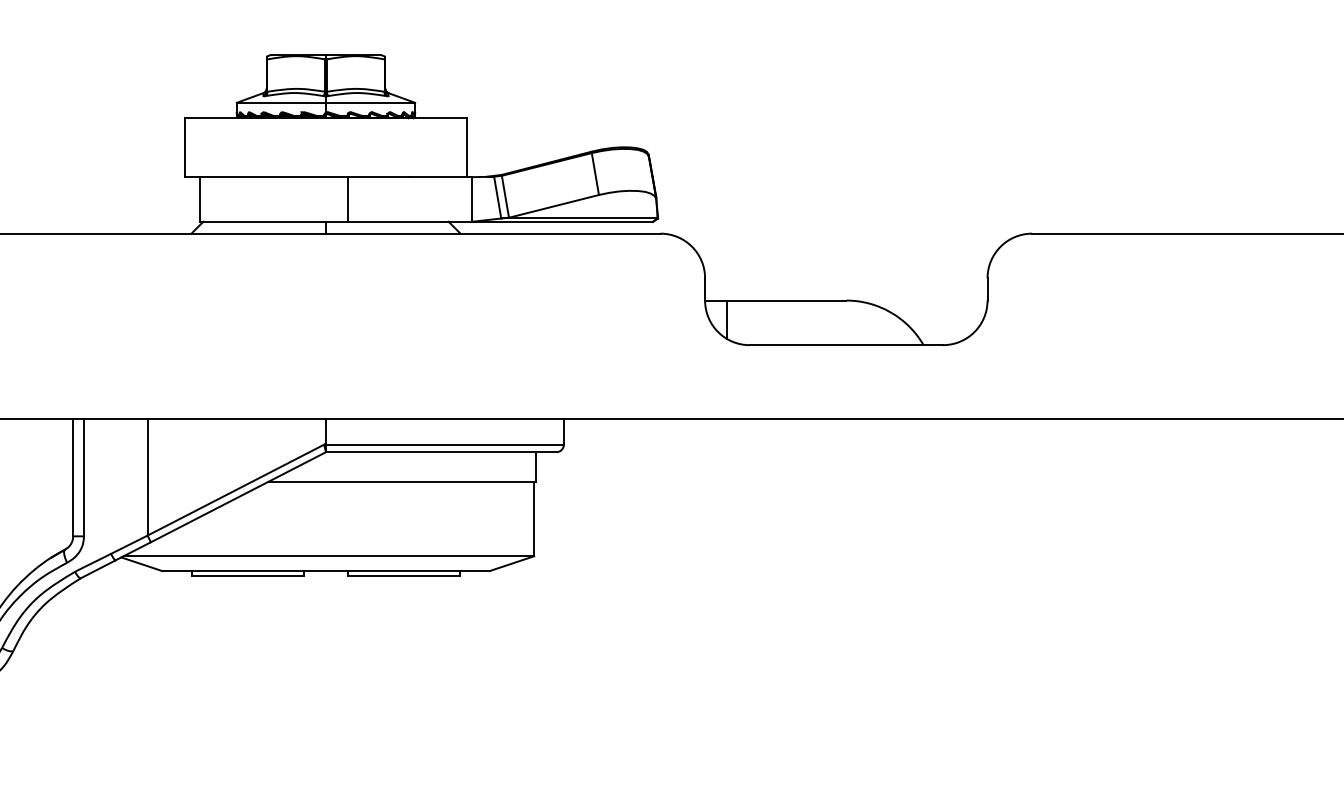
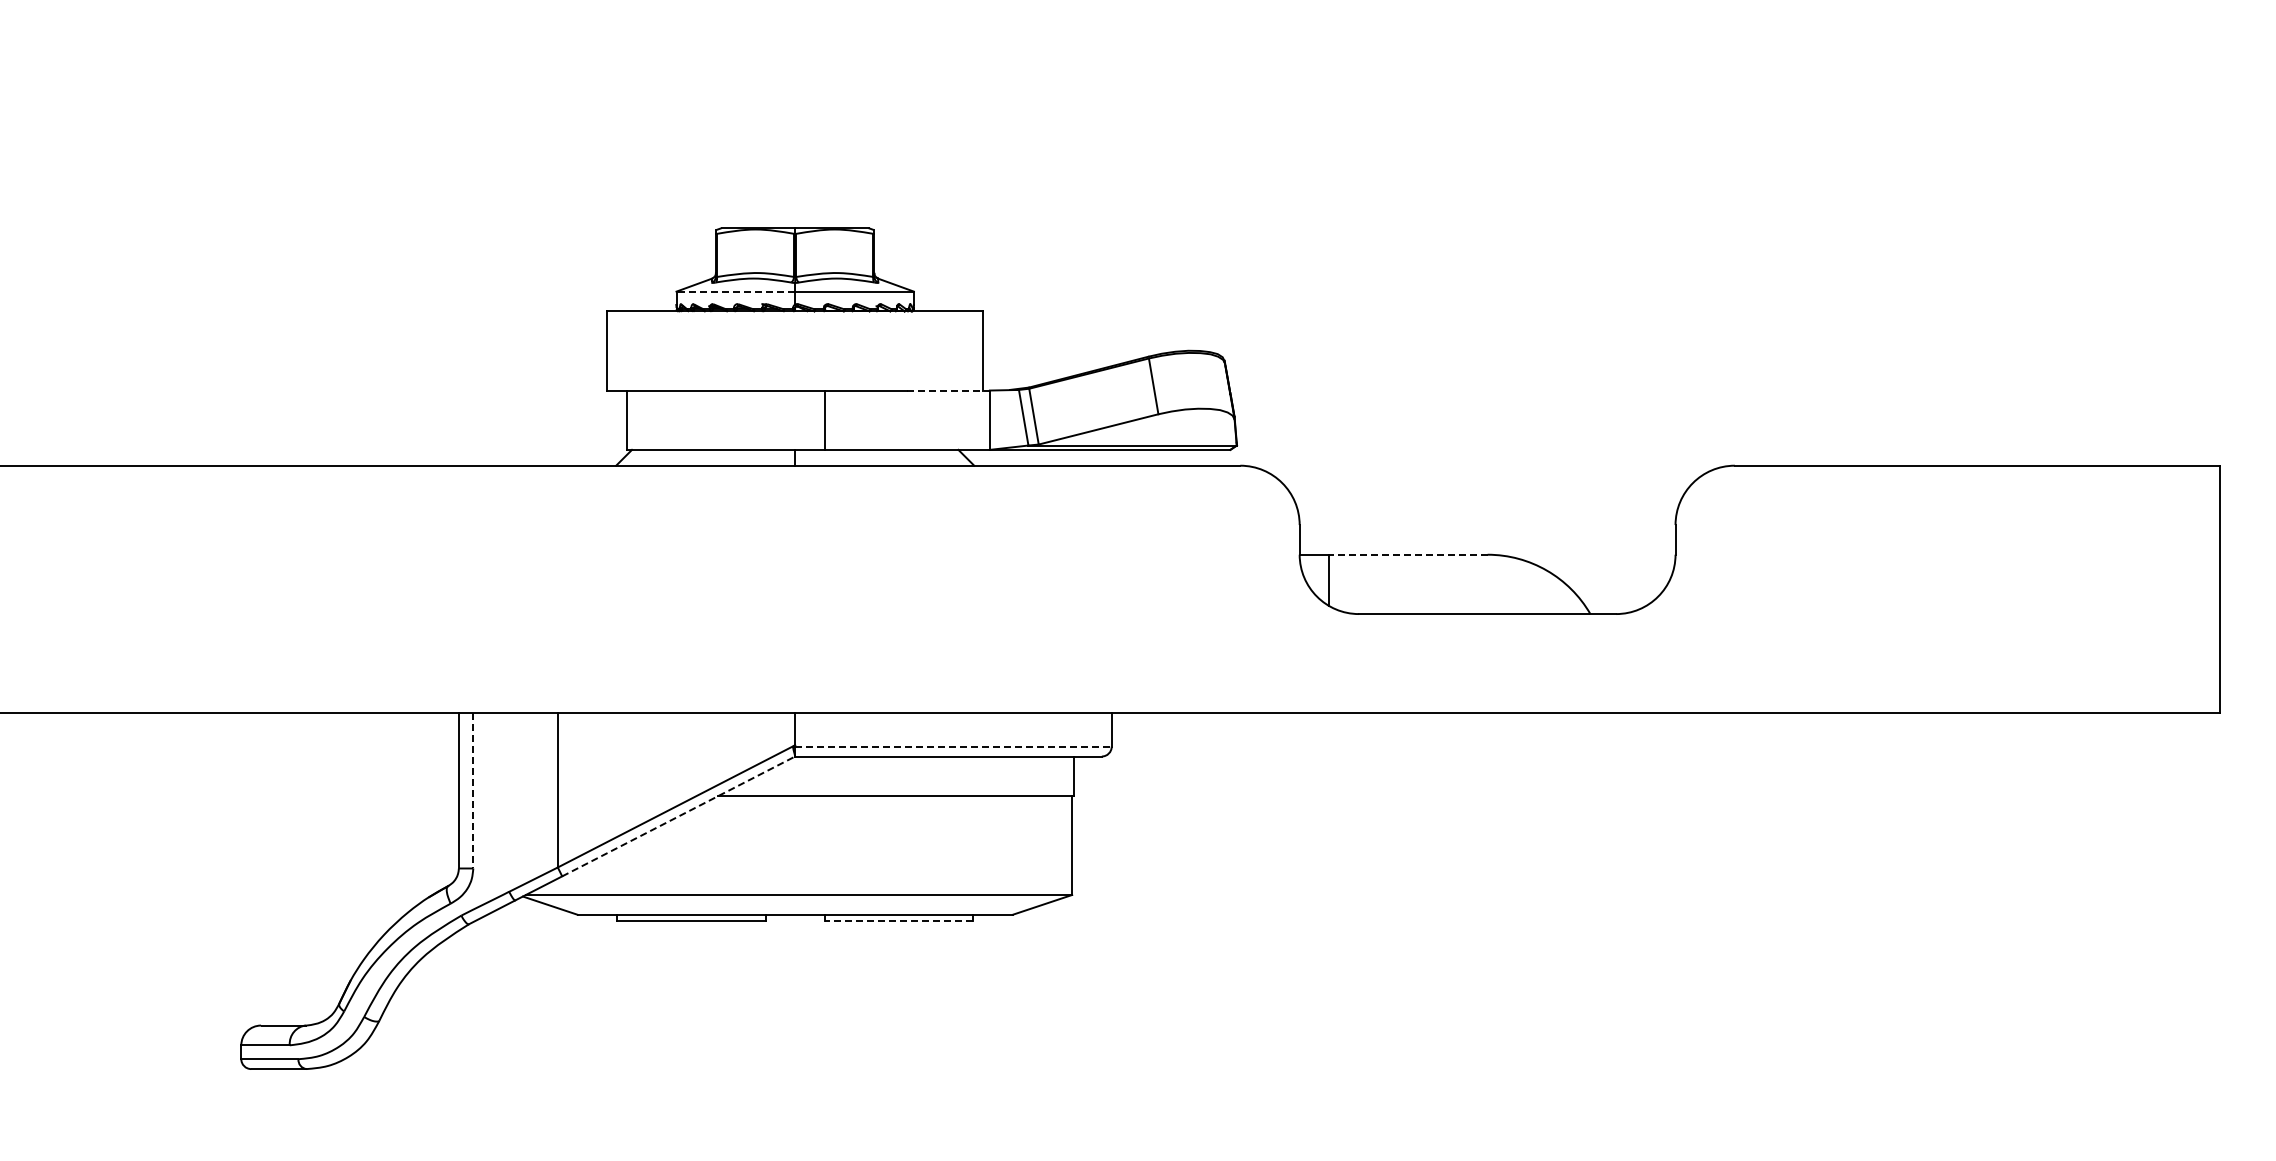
line: (281, 102) -> (735, 291), solid -> dashed
line: (441, 177) -> (949, 390), solid -> dashed
line: (786, 300) -> (1407, 554), solid -> dashed
line: (444, 444) -> (953, 746), solid -> dashed
line: (84, 477) -> (473, 790), solid -> dashed
line: (239, 497) -> (679, 816), solid -> dashed
line: (403, 575) -> (898, 920), solid -> dashed

